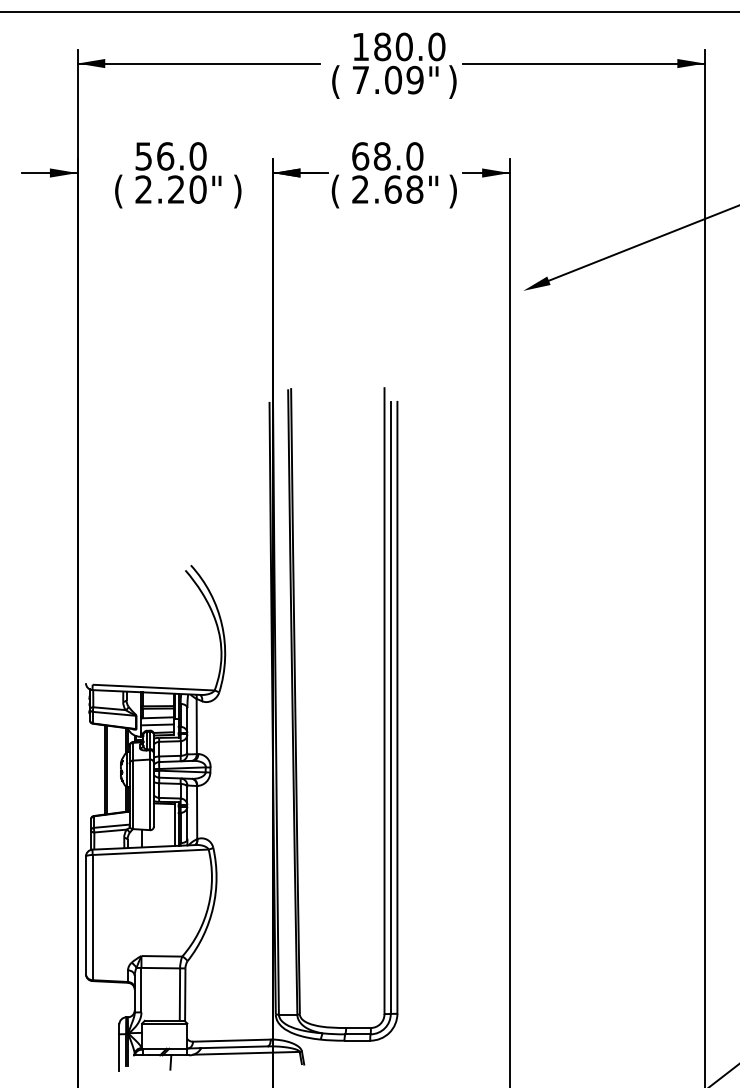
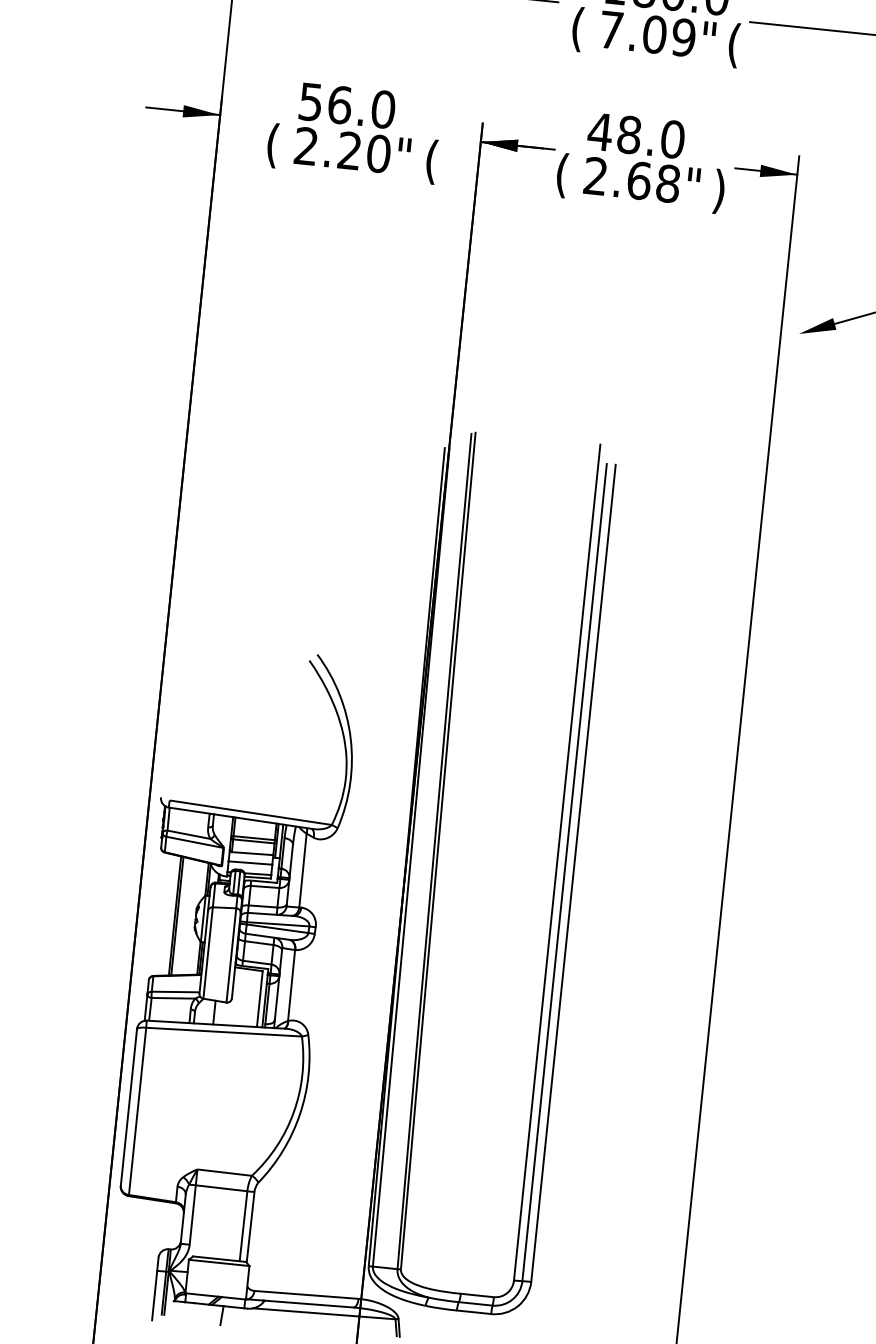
text: (452, 81) -> (733, 44), ) -> (
text: (360, 156) -> (600, 132), 68.0 -> 48.0
text: (237, 191) -> (431, 161), ) -> (

